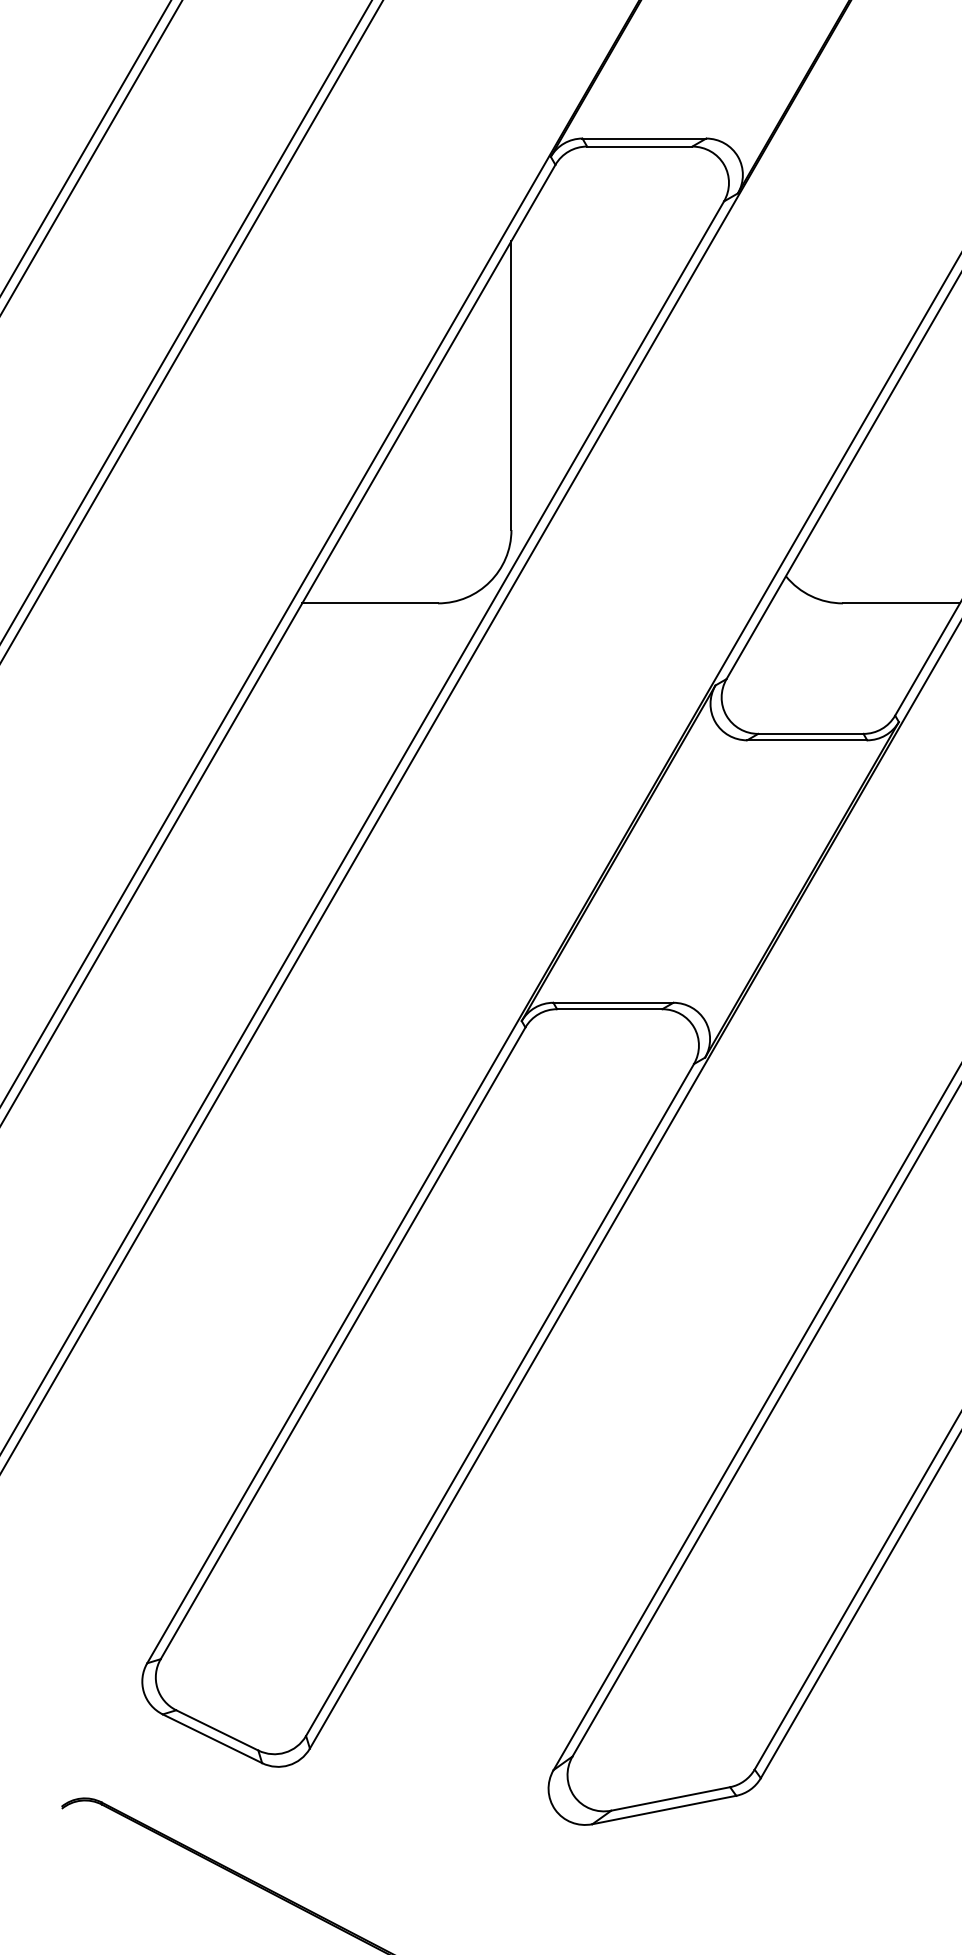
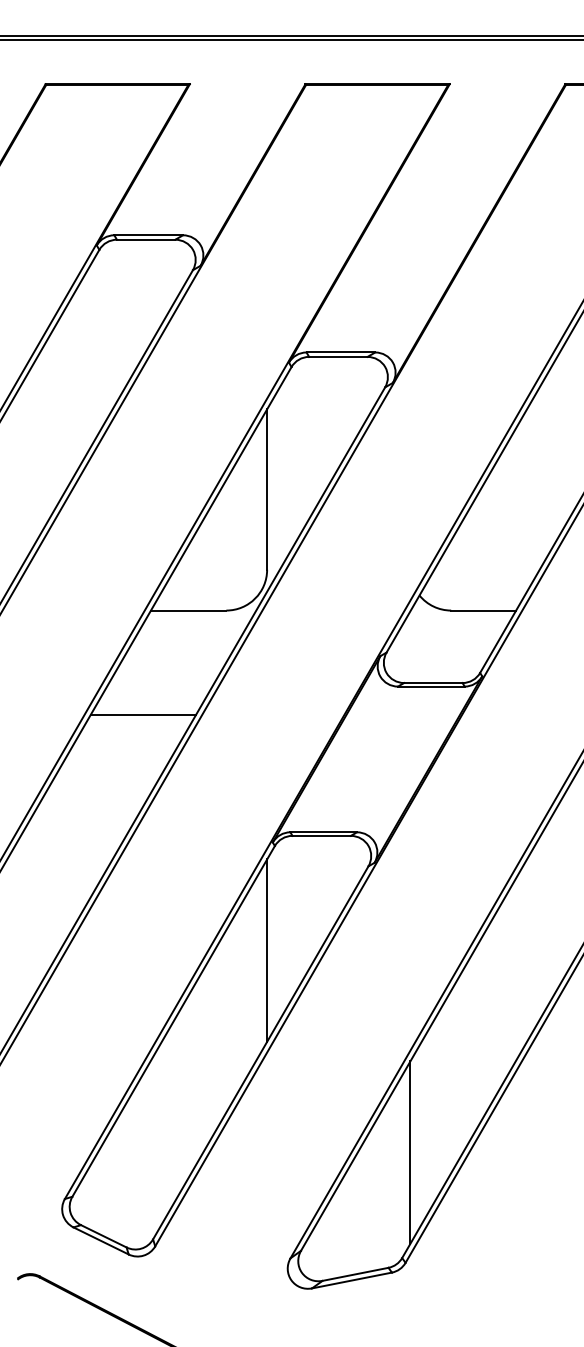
line: (288, 790) -> (143, 714), added
line: (512, 1215) -> (267, 950), added
line: (769, 1579) -> (410, 1152), added

